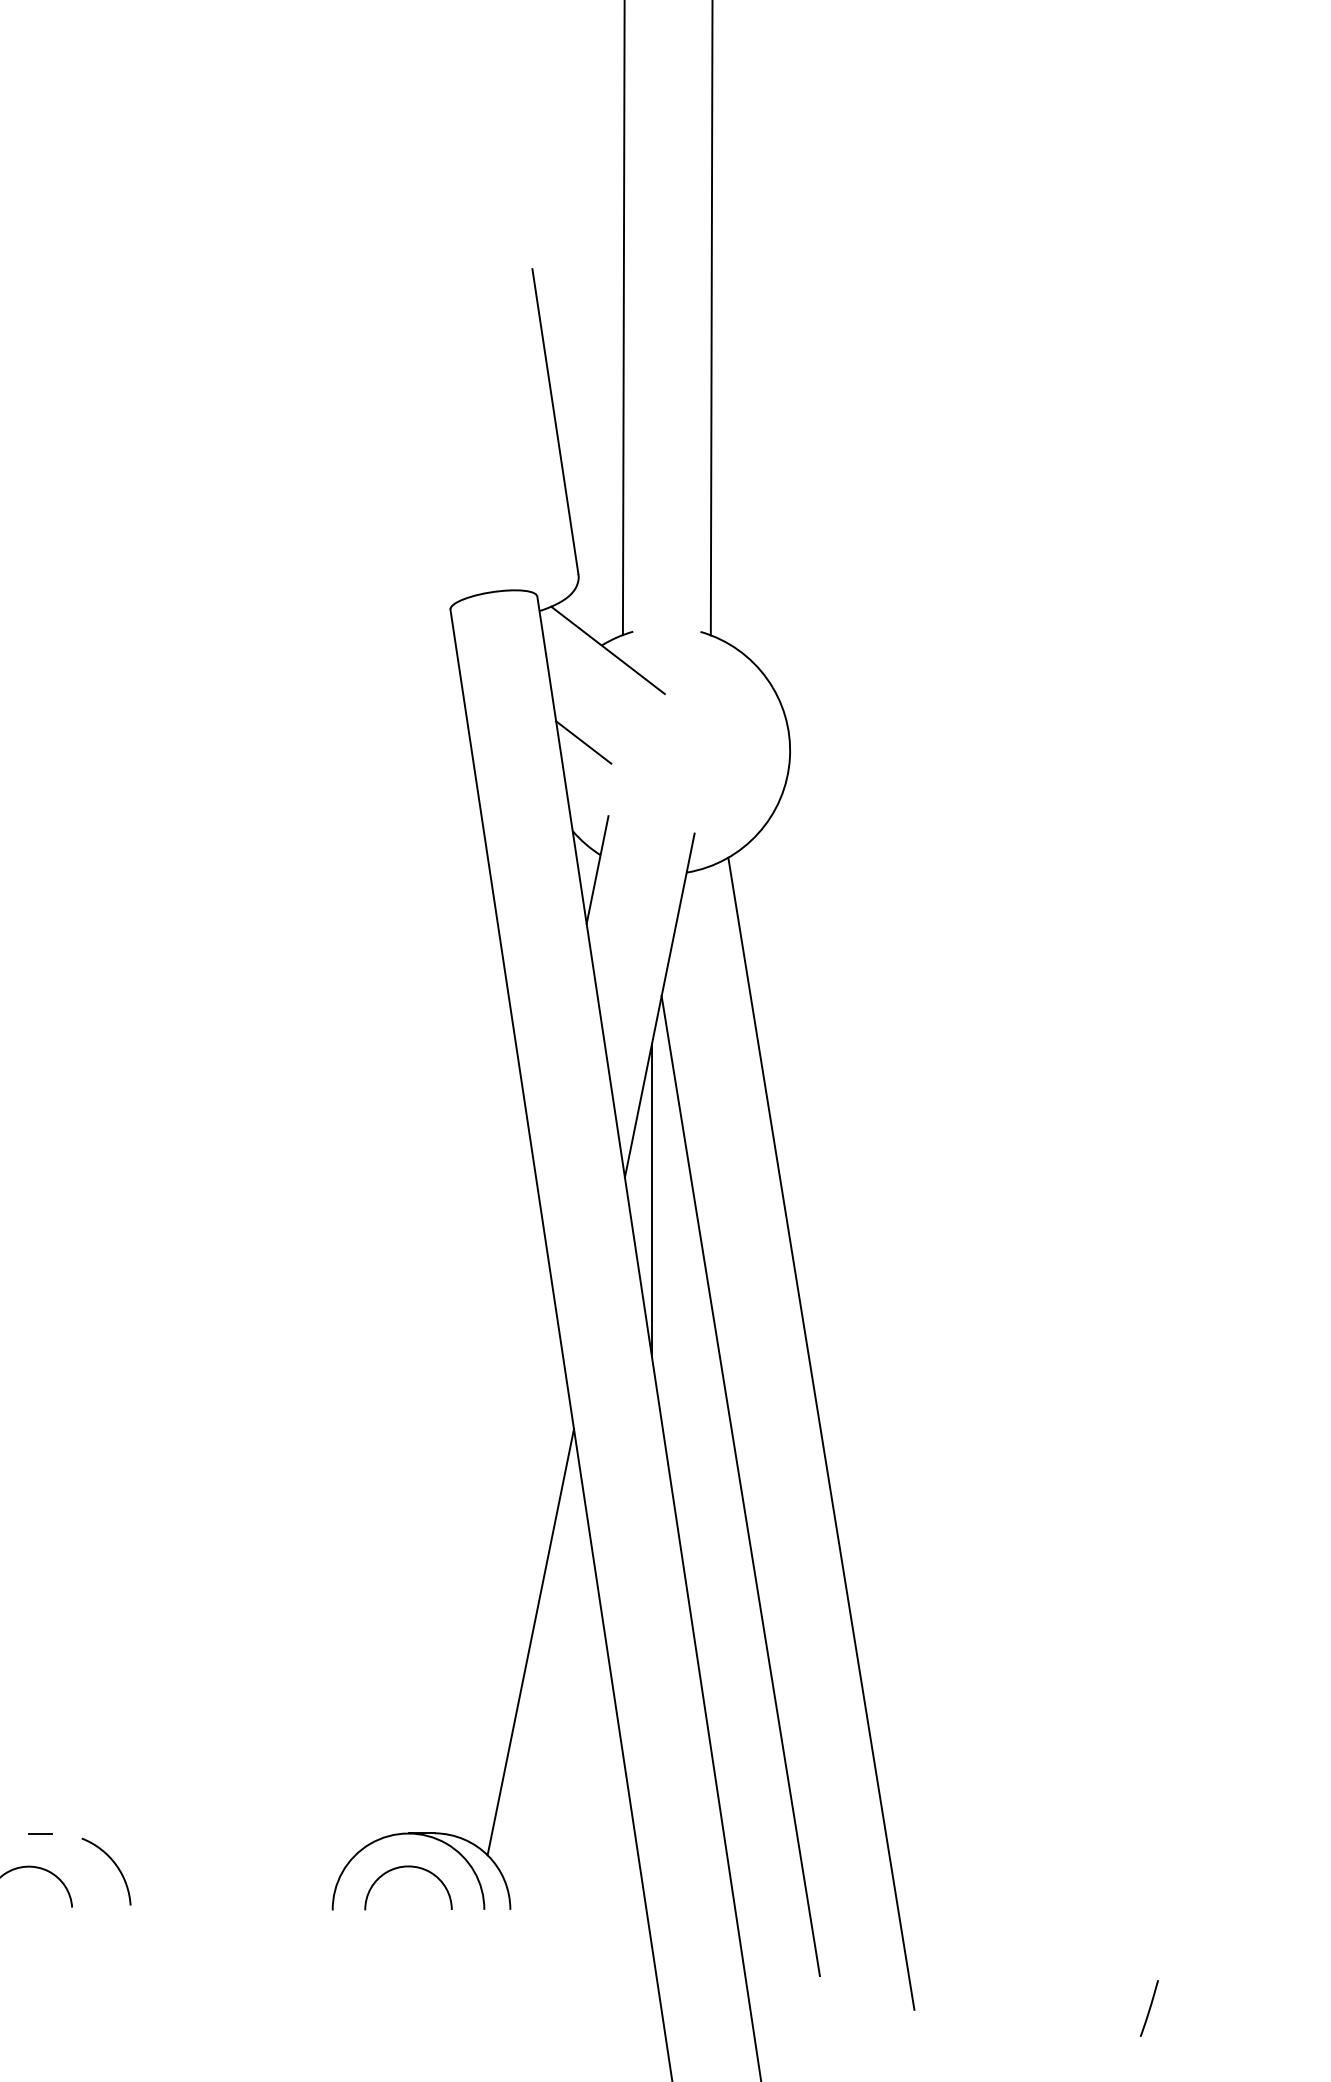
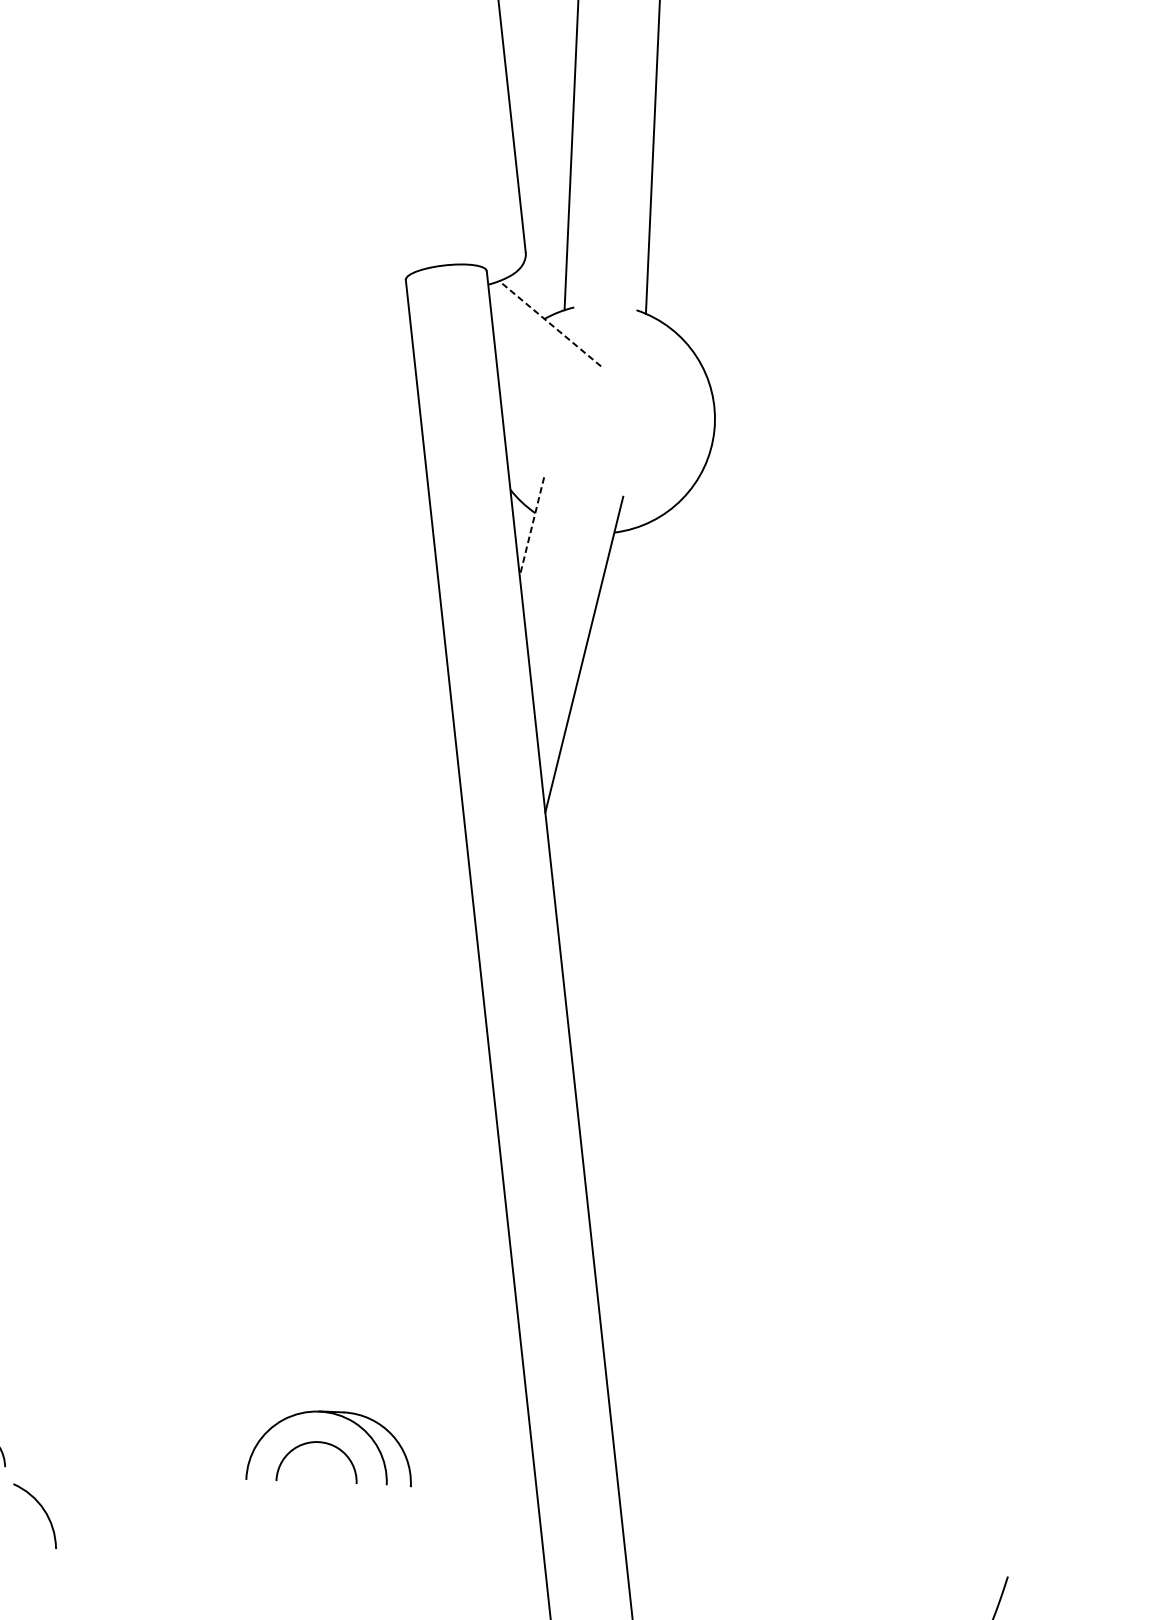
line: (608, 650) -> (550, 323), solid -> dashed
line: (583, 742) -> (523, 408), removed
line: (597, 869) -> (531, 526), solid -> dashed
line: (651, 1200) -> (569, 834), removed
line: (821, 1433) -> (717, 1057), removed
line: (740, 1486) -> (640, 1103), removed
line: (530, 1642) -> (439, 1239), removed
part: (113, 1863) -> (41, 1508), moved

